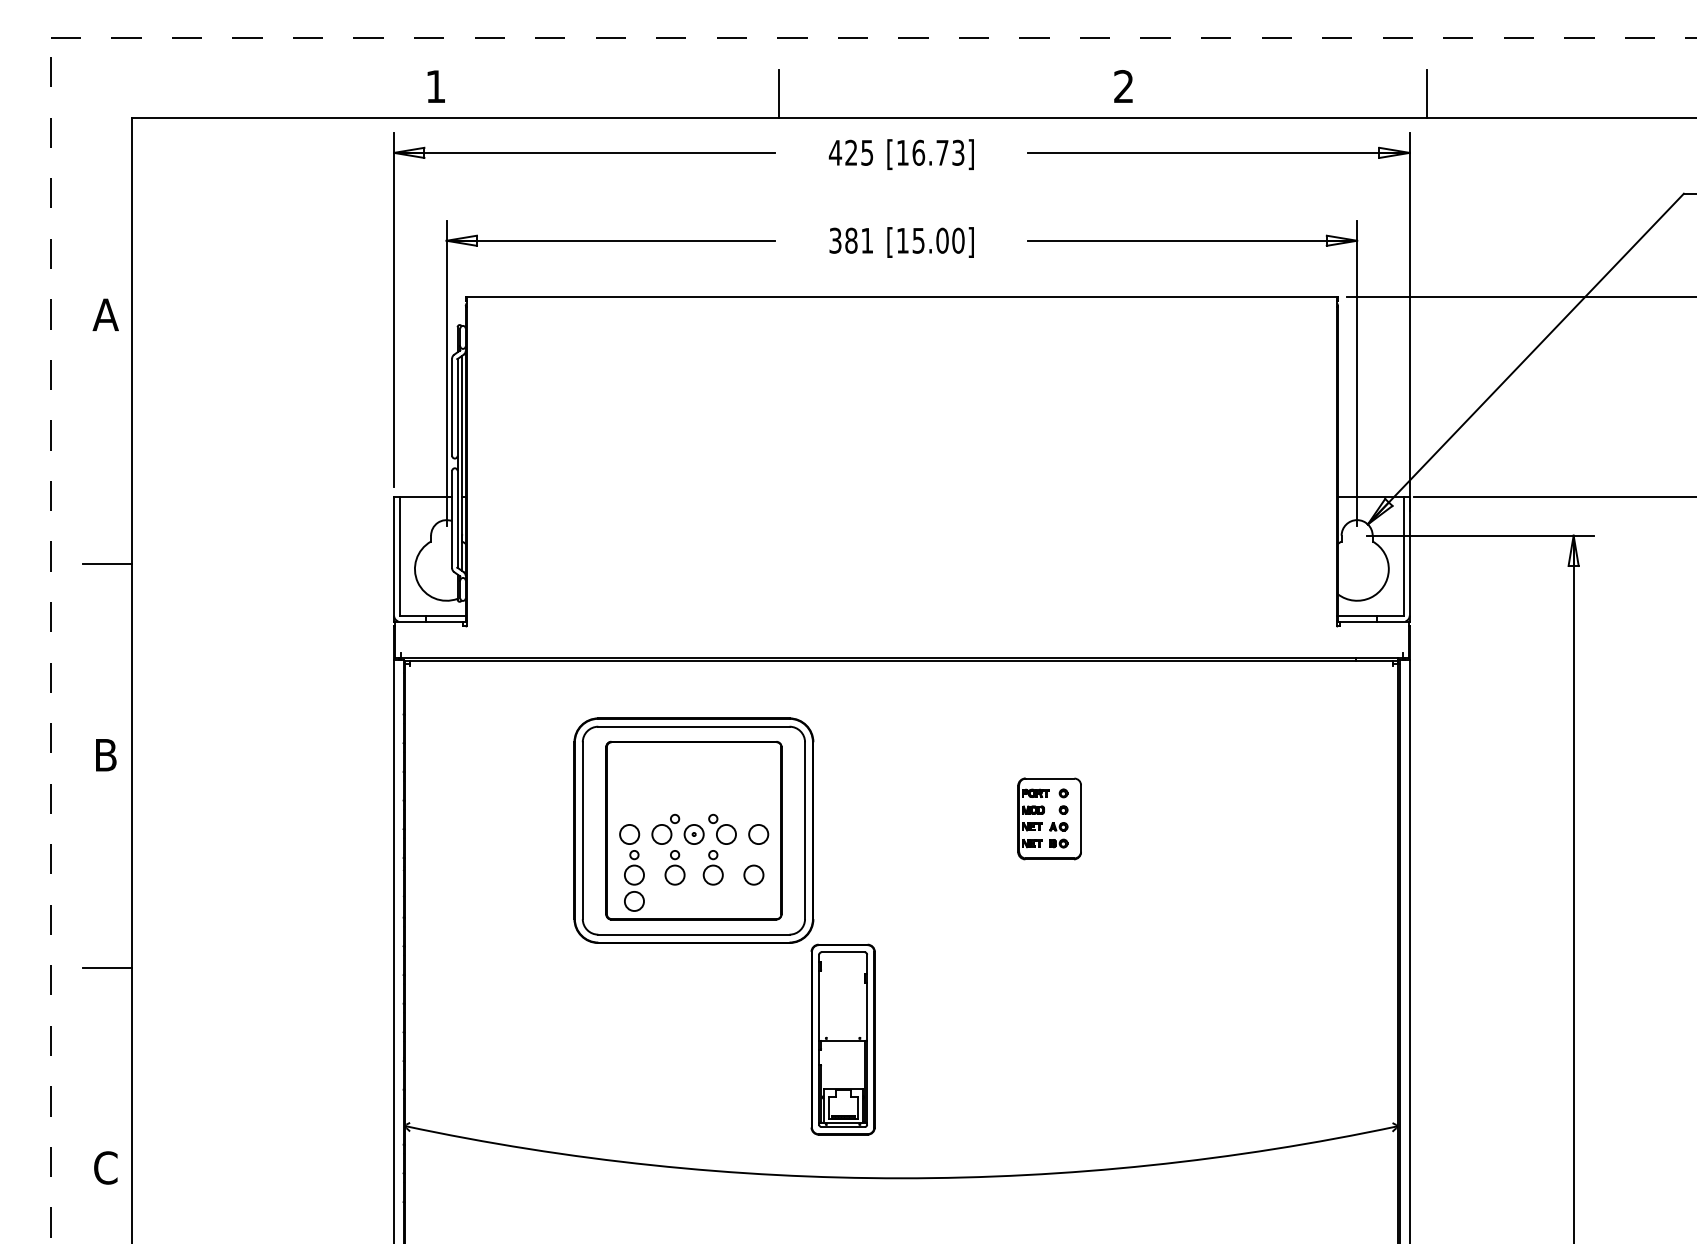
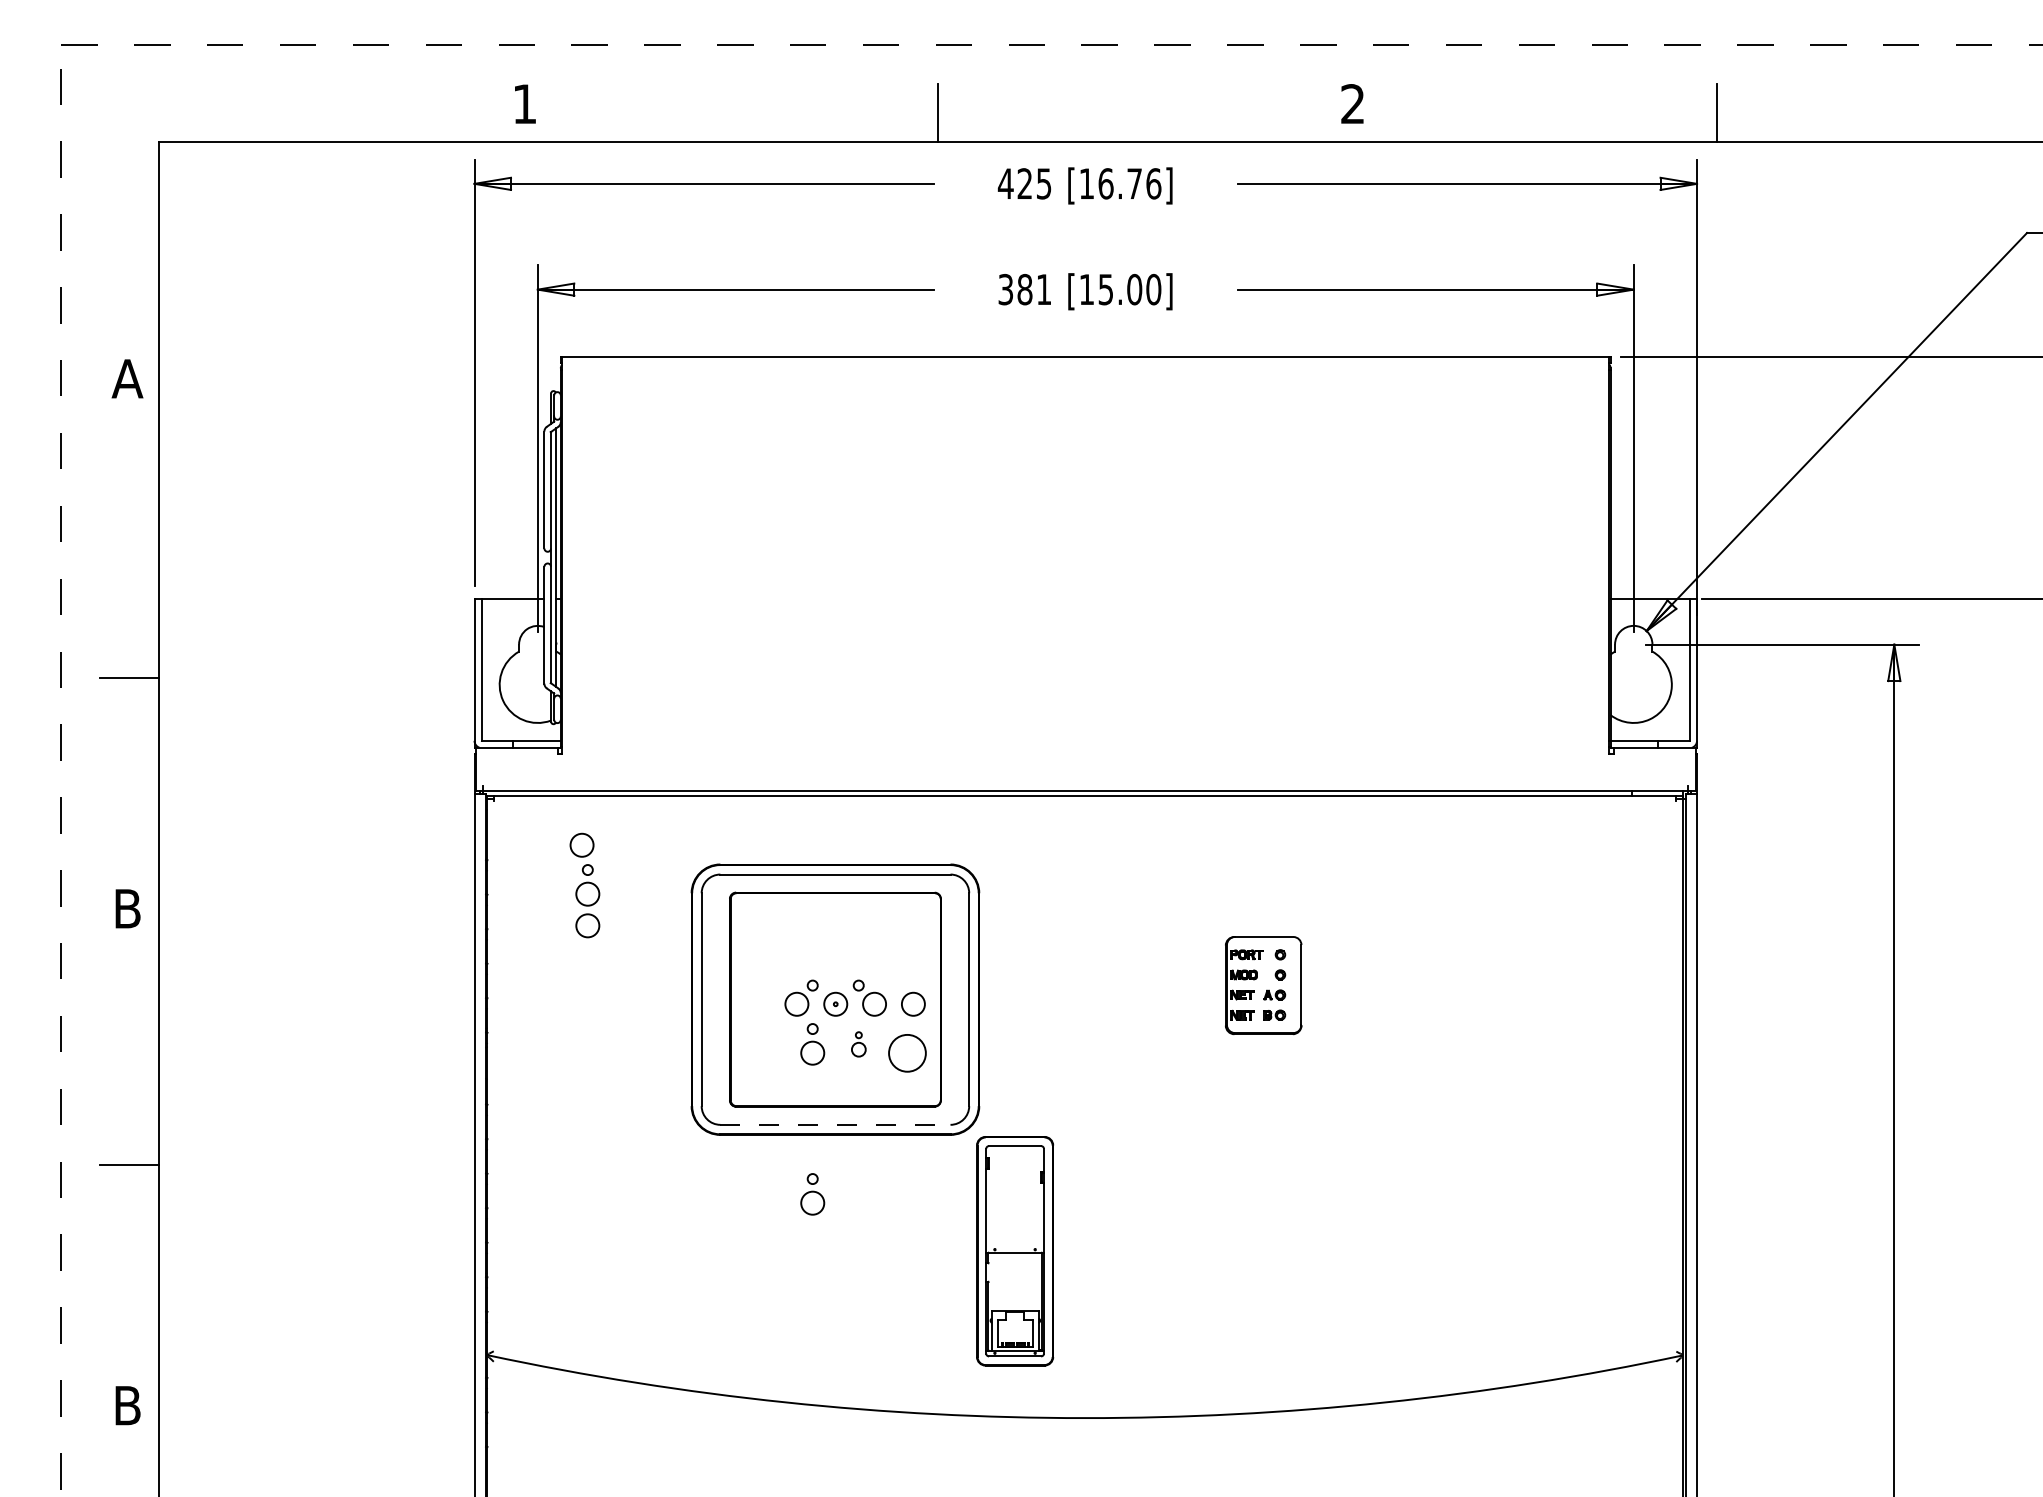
text: (958, 152) -> (1153, 183), [16.73] -> [16.76]
part: (631, 867) -> (584, 885), moved
part: (713, 867) -> (858, 1044), size x0.6
circle: (753, 874) -> (907, 1052), size x1.6
line: (693, 934) -> (835, 1124), solid -> dashed
part: (674, 992) -> (812, 1194), added
text: (105, 1167) -> (127, 1405), C -> B

